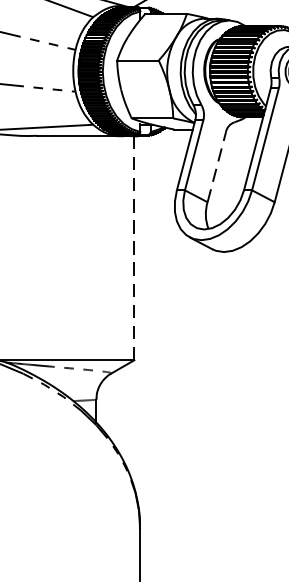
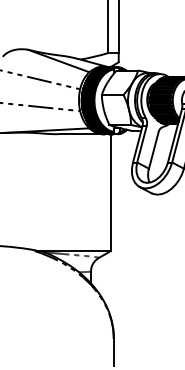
line: (216, 167) -> (153, 150), dashed -> solid
line: (133, 247) -> (110, 192), dashed -> solid

